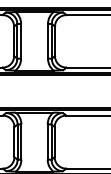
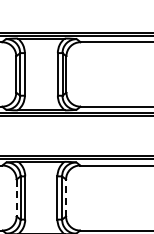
line: (55, 141) -> (66, 197), solid -> dashed
line: (14, 142) -> (16, 198), solid -> dashed

